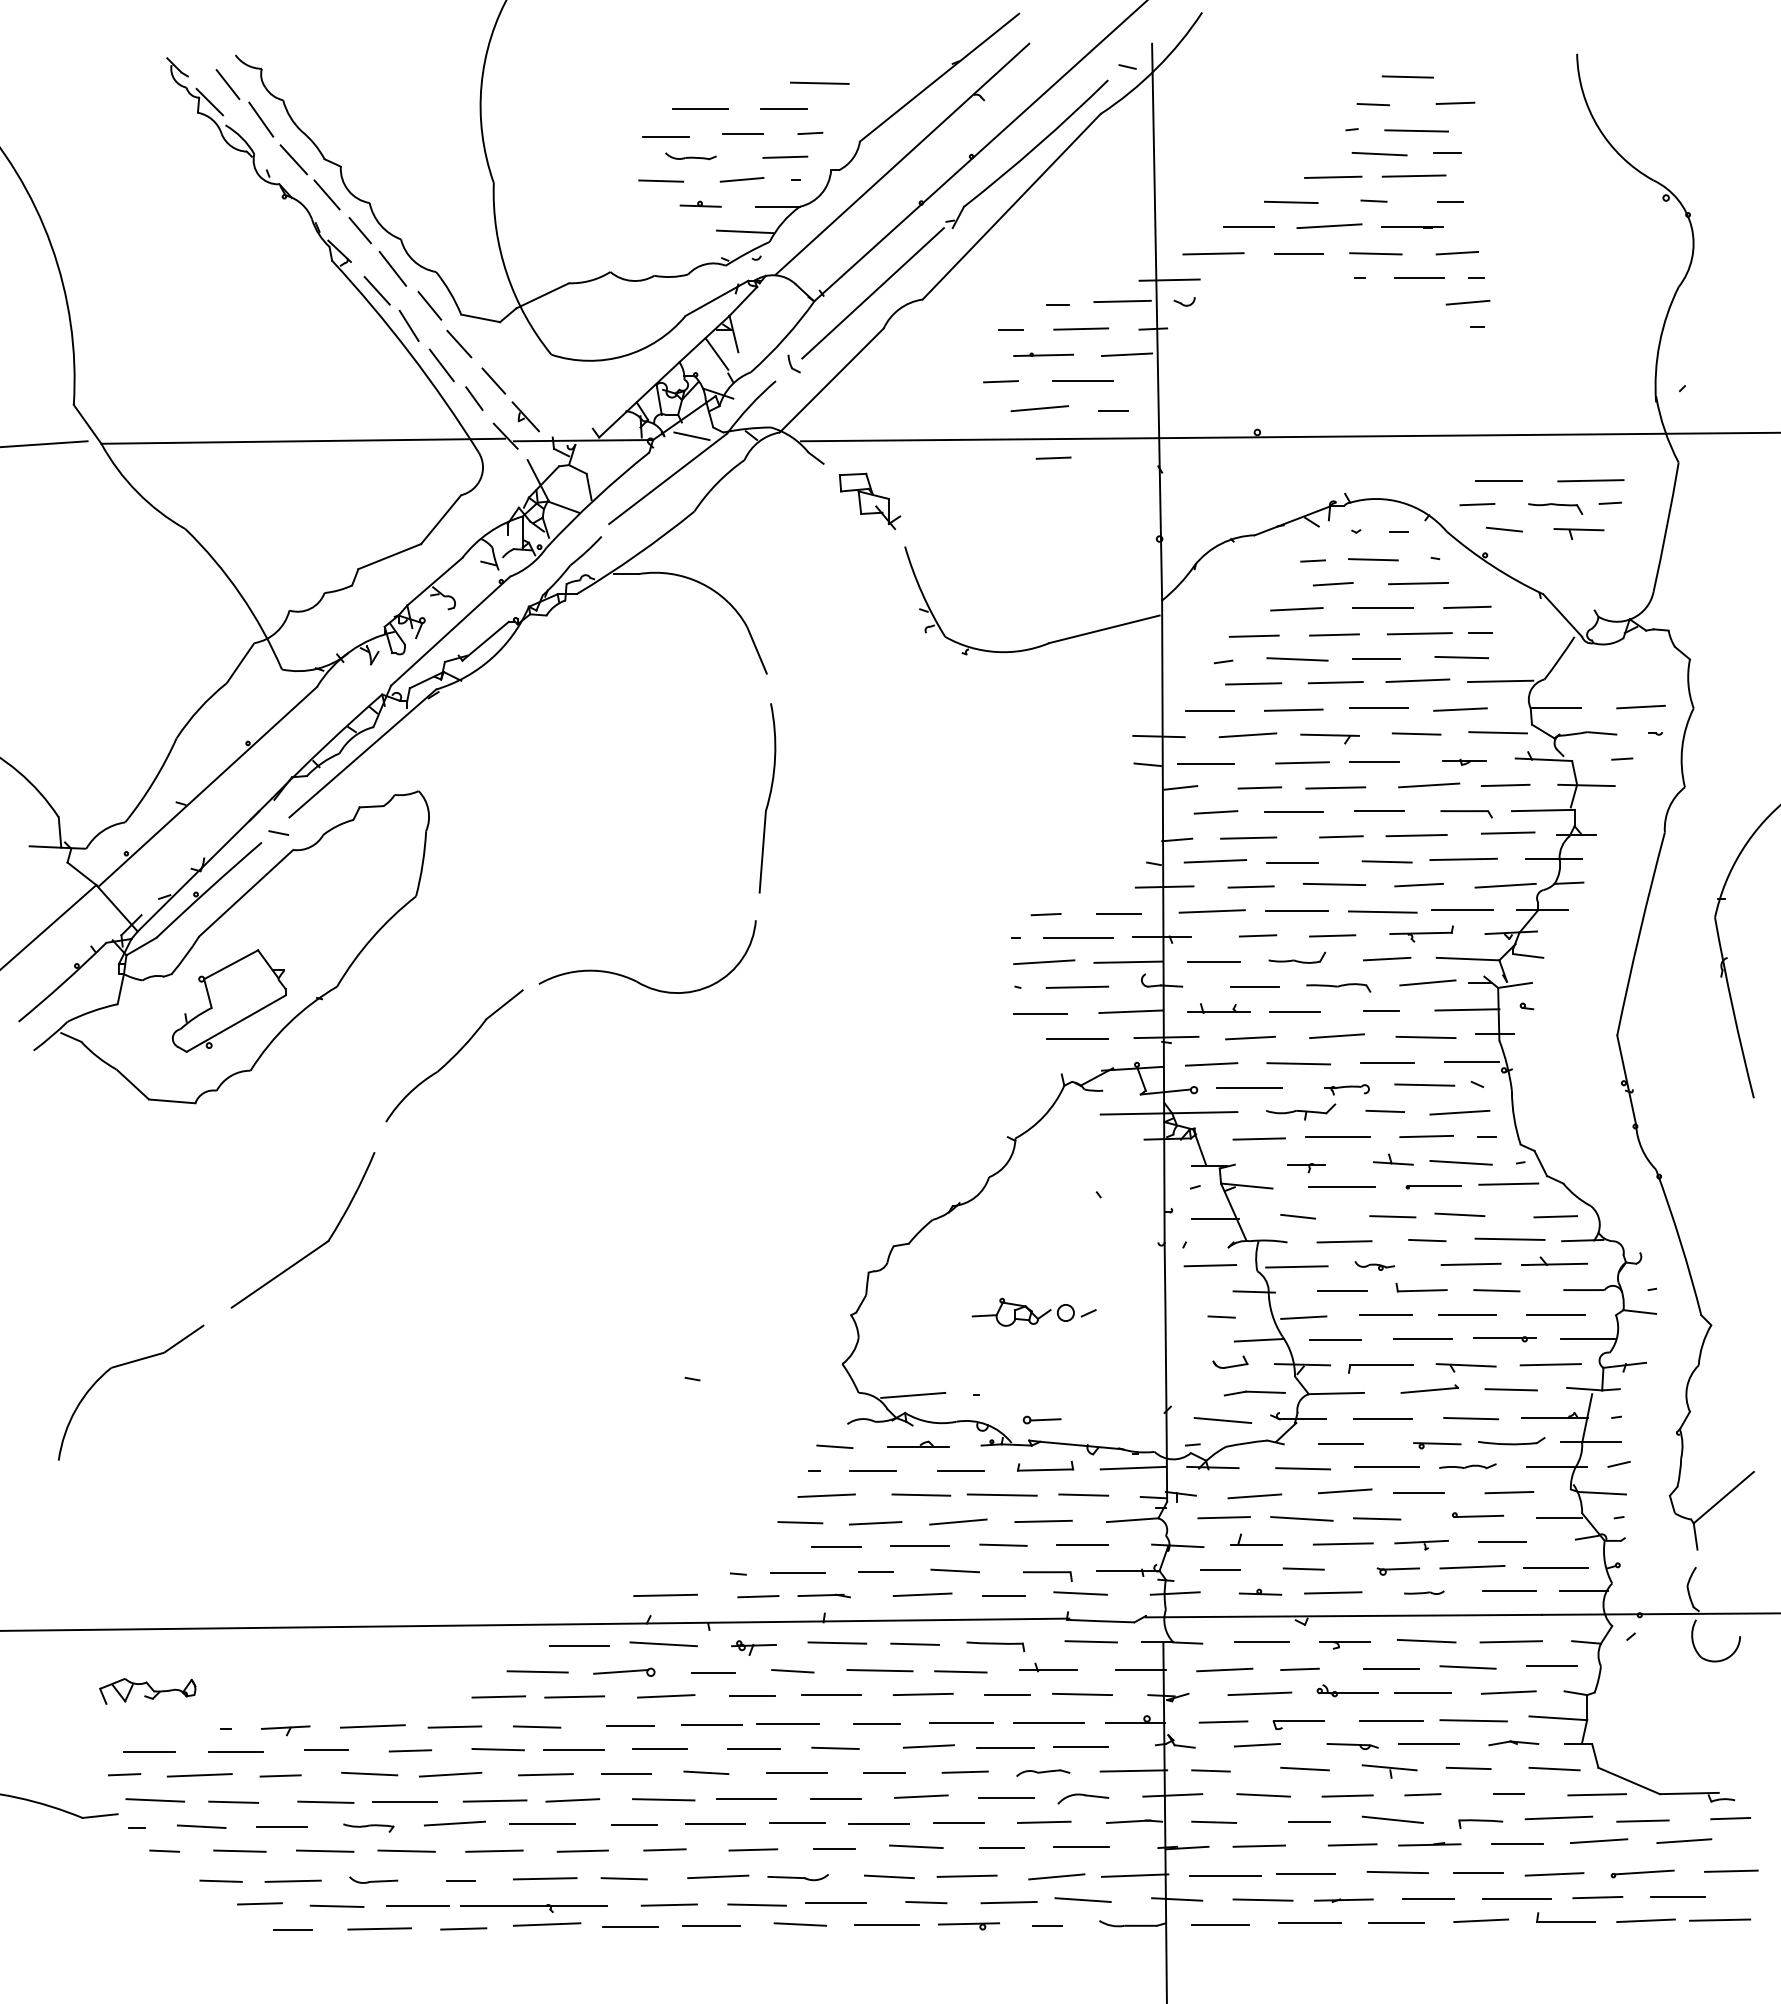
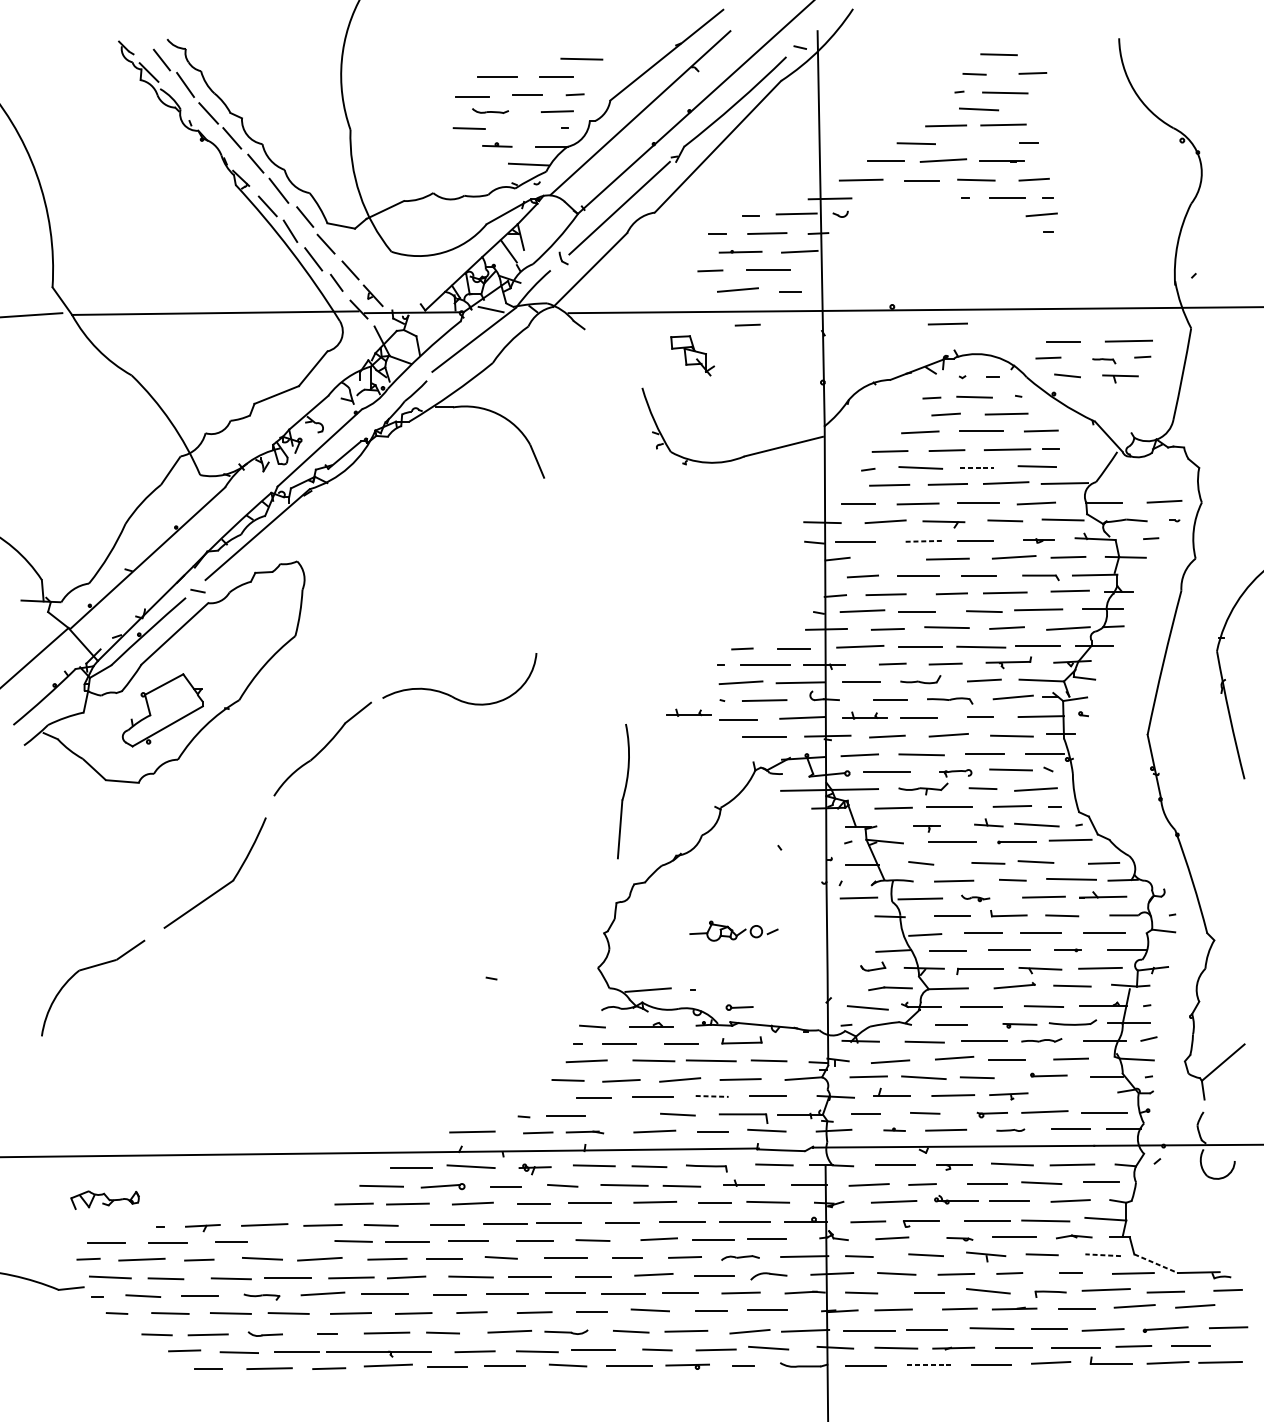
line: (1447, 152) -> (1027, 108), removed
line: (741, 179) -> (526, 127), removed
line: (1373, 200) -> (974, 142), removed
line: (1335, 456) -> (947, 323), added
part: (869, 500) -> (692, 355), moved
part: (1555, 508) -> (1103, 360), size x0.6
line: (1376, 659) -> (976, 467), solid -> dashed
line: (1303, 762) -> (925, 541), solid -> dashed
line: (1259, 787) -> (893, 558), removed
part: (767, 798) -> (623, 791), moved
part: (970, 1004) -> (688, 712), added
line: (1221, 1316) -> (866, 934), removed
part: (1504, 1339) -> (1067, 950), size x0.6
line: (1132, 1467) -> (803, 1041), removed
line: (1502, 1542) -> (1066, 1094), removed
line: (1004, 1545) -> (712, 1096), solid -> dashed
line: (875, 1572) -> (621, 1115), removed
part: (1047, 1576) -> (743, 1118), size x1.4
part: (1260, 1591) -> (894, 1129), size x0.7
part: (1352, 1746) -> (959, 1239), size x0.7
line: (410, 1750) -> (291, 1242), removed
line: (1554, 1769) -> (1103, 1255), solid -> dashed
line: (1629, 1781) -> (1156, 1264), solid -> dashed
line: (1310, 1923) -> (929, 1364), solid -> dashed

